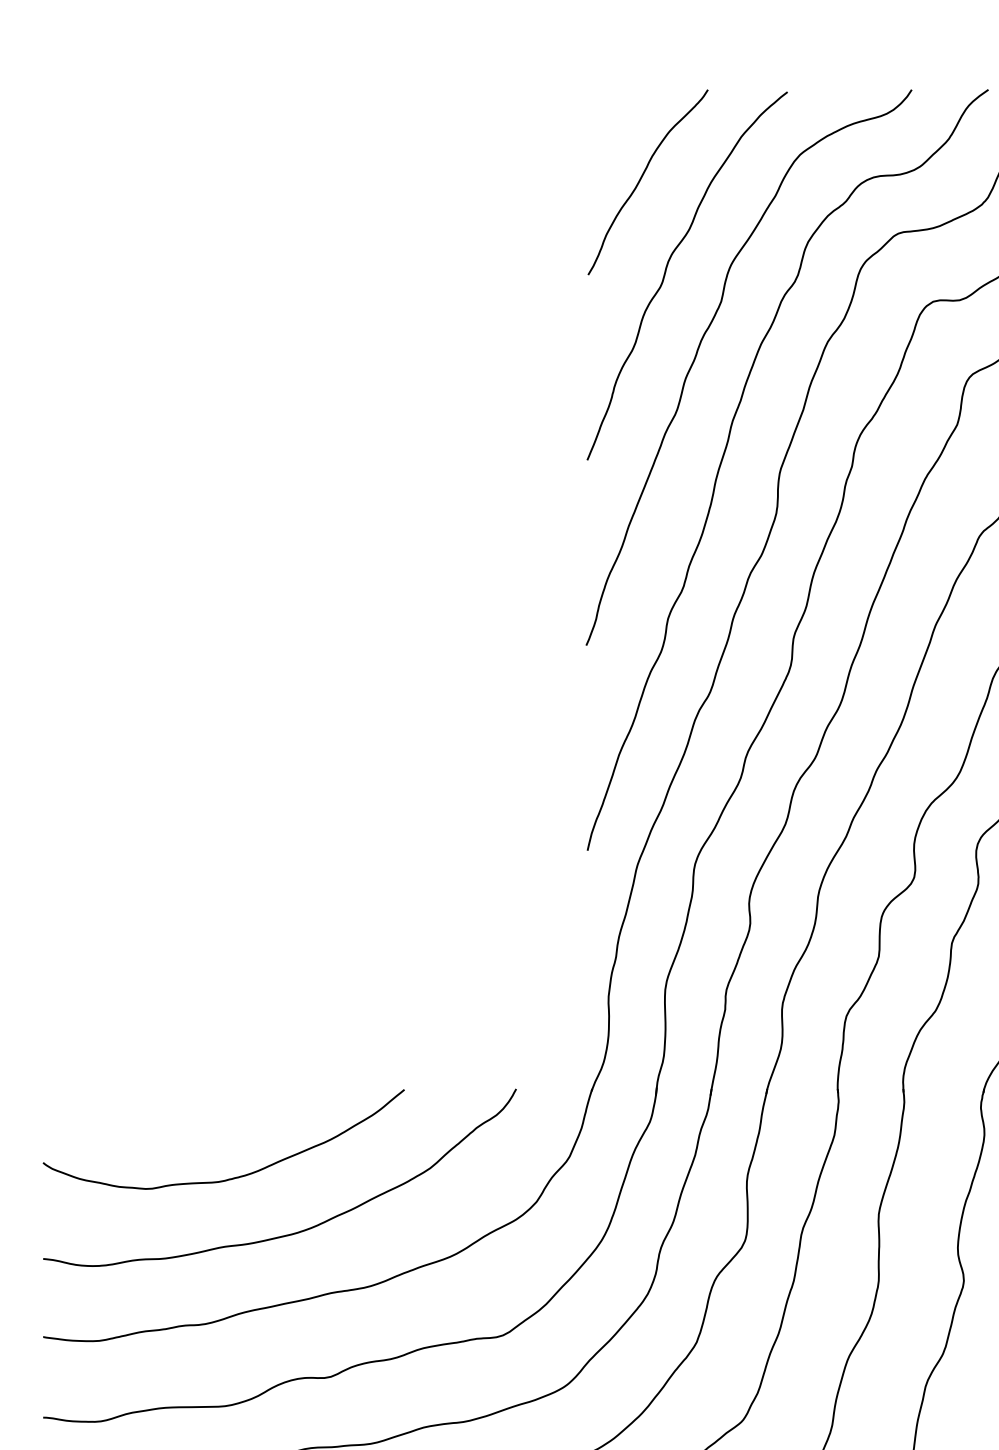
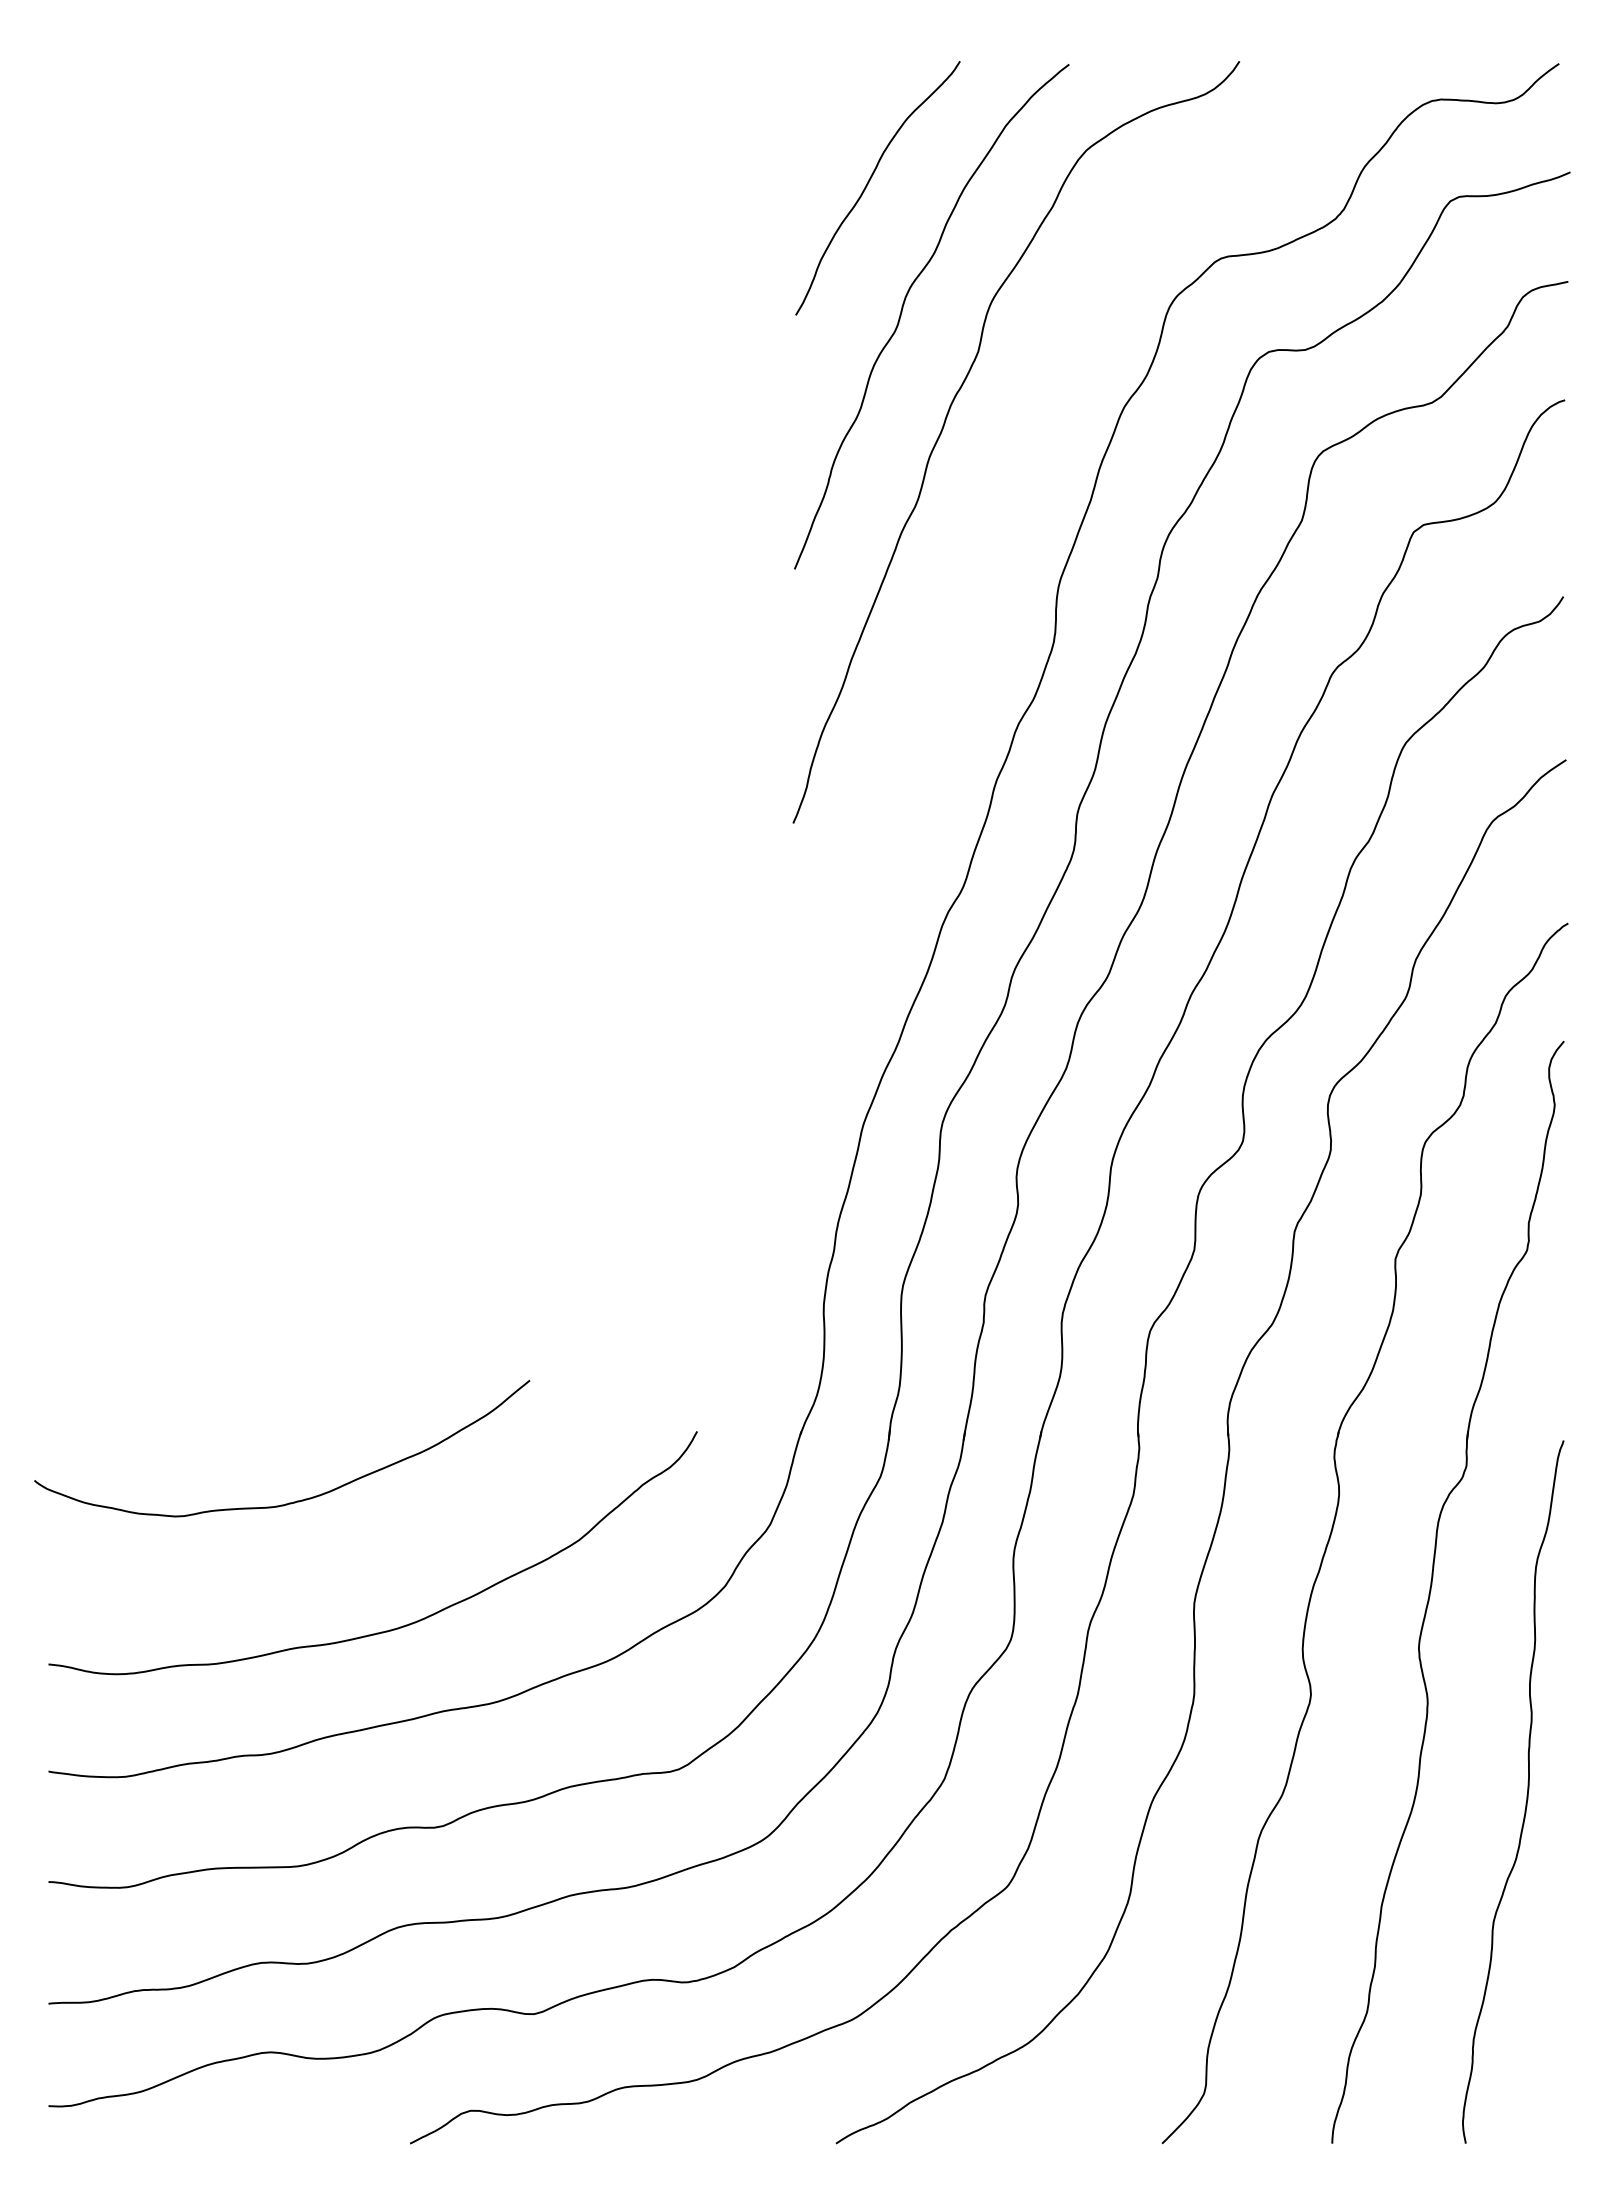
curve: (726, 448) -> (985, 553), removed
curve: (234, 1177) -> (297, 1500), moved

